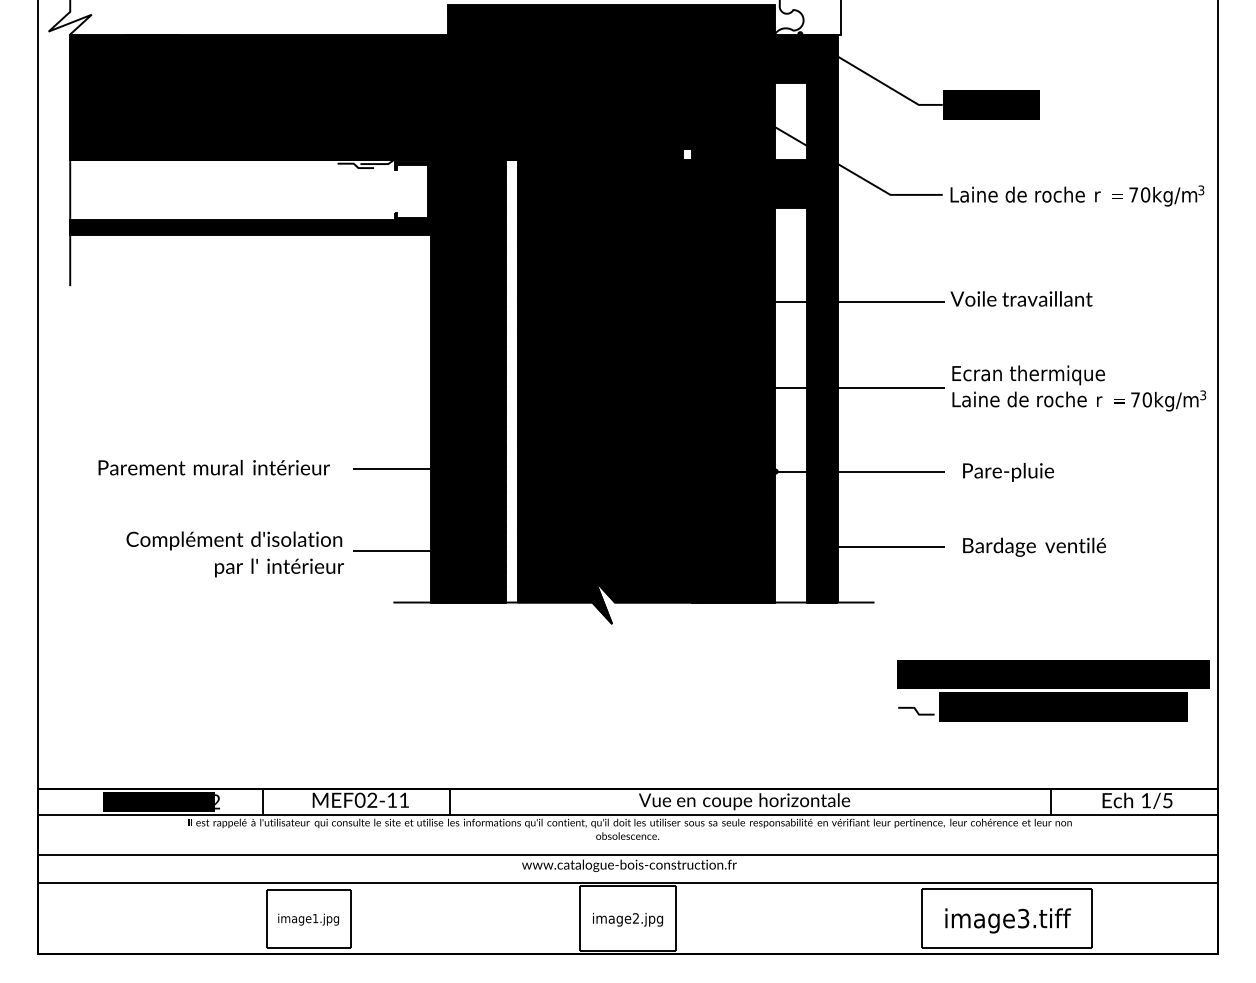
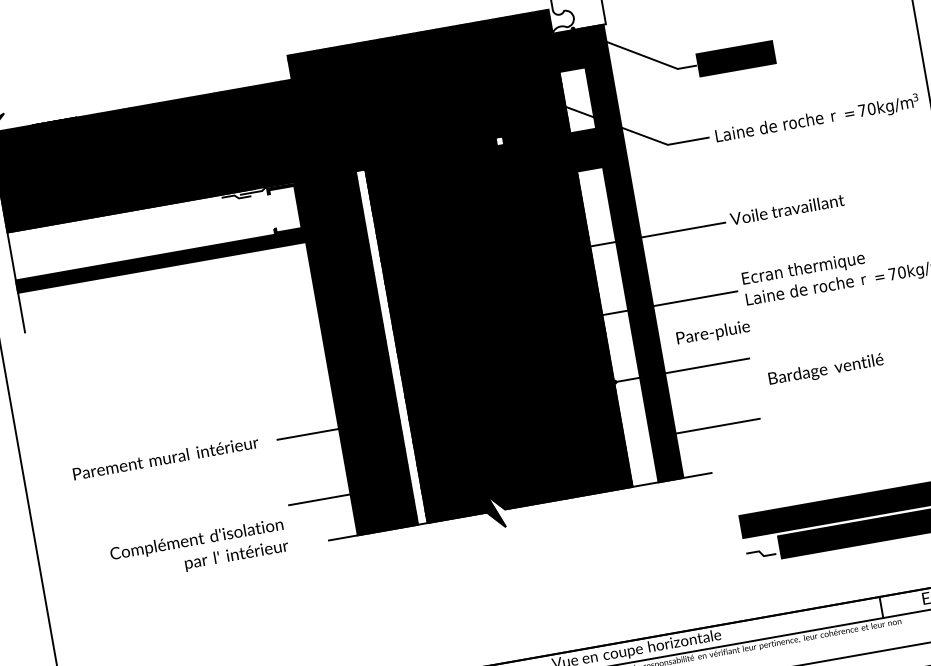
text: (1008, 472) -> (713, 333), moved
text: (1034, 546) -> (826, 369), moved
text: (234, 554) -> (198, 551), moved

